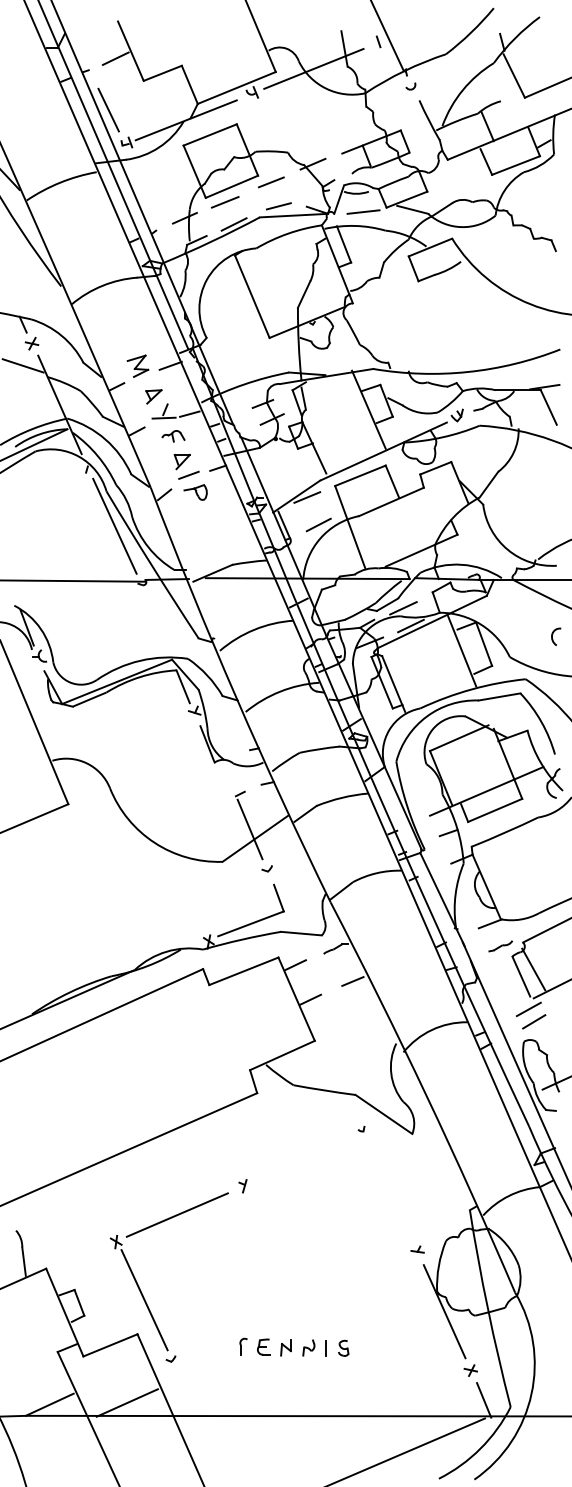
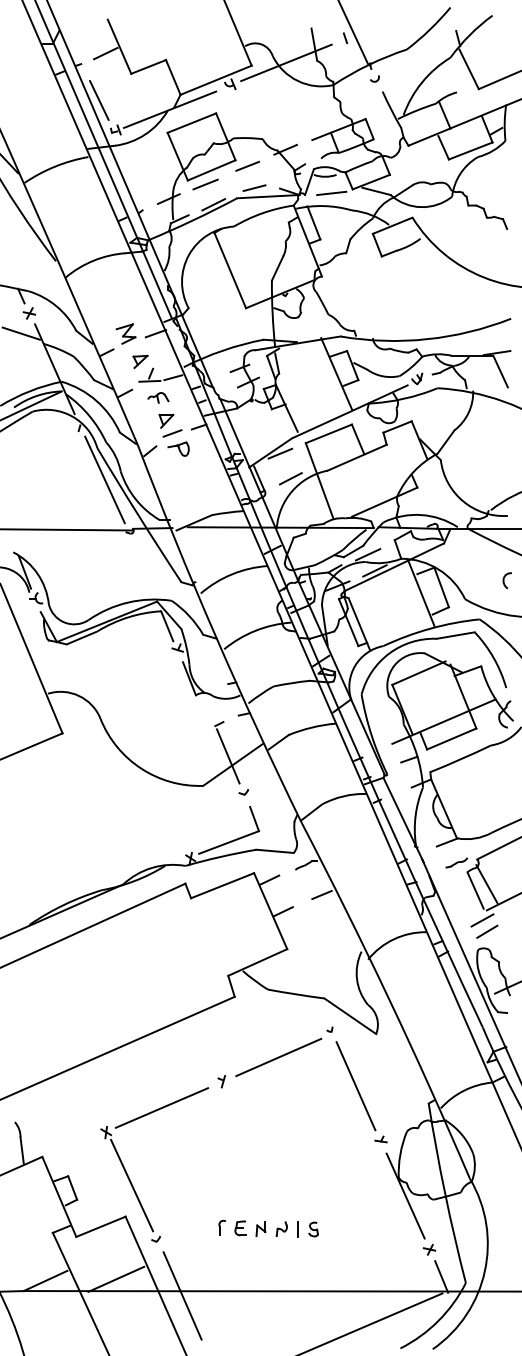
line: (305, 1158) -> (278, 1056), added
line: (389, 1191) -> (355, 1086), added
line: (199, 1420) -> (182, 1295), added

